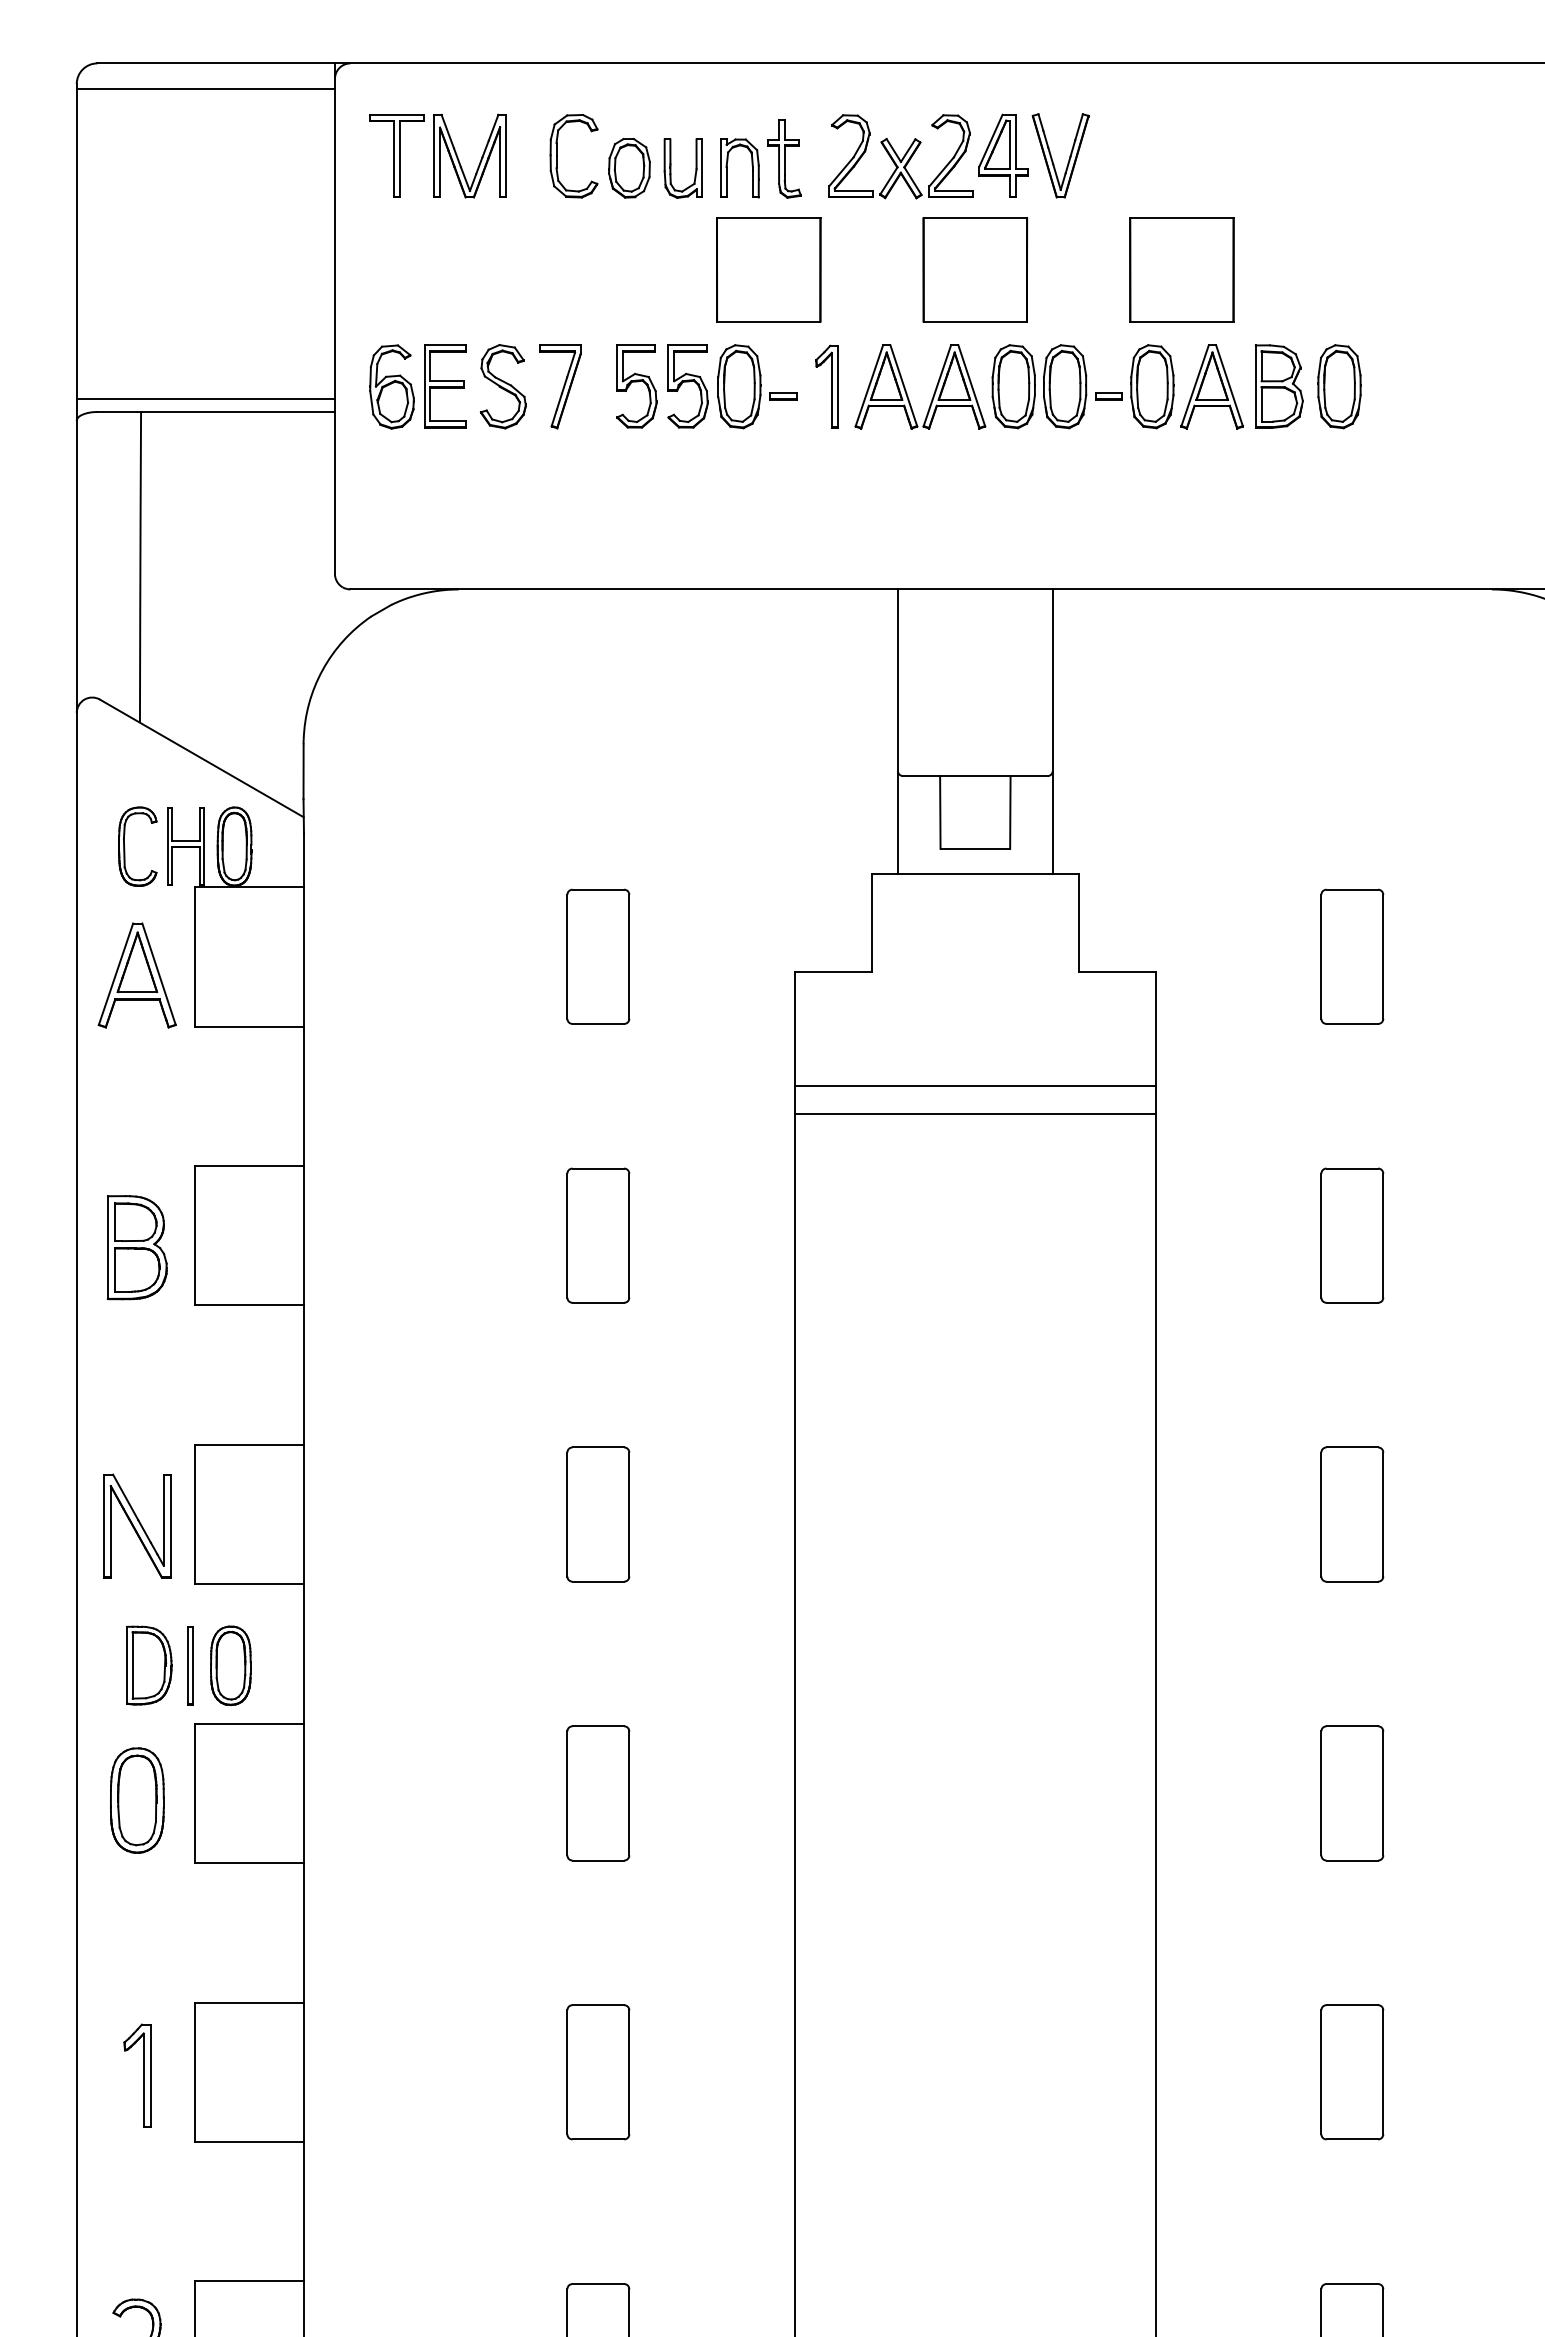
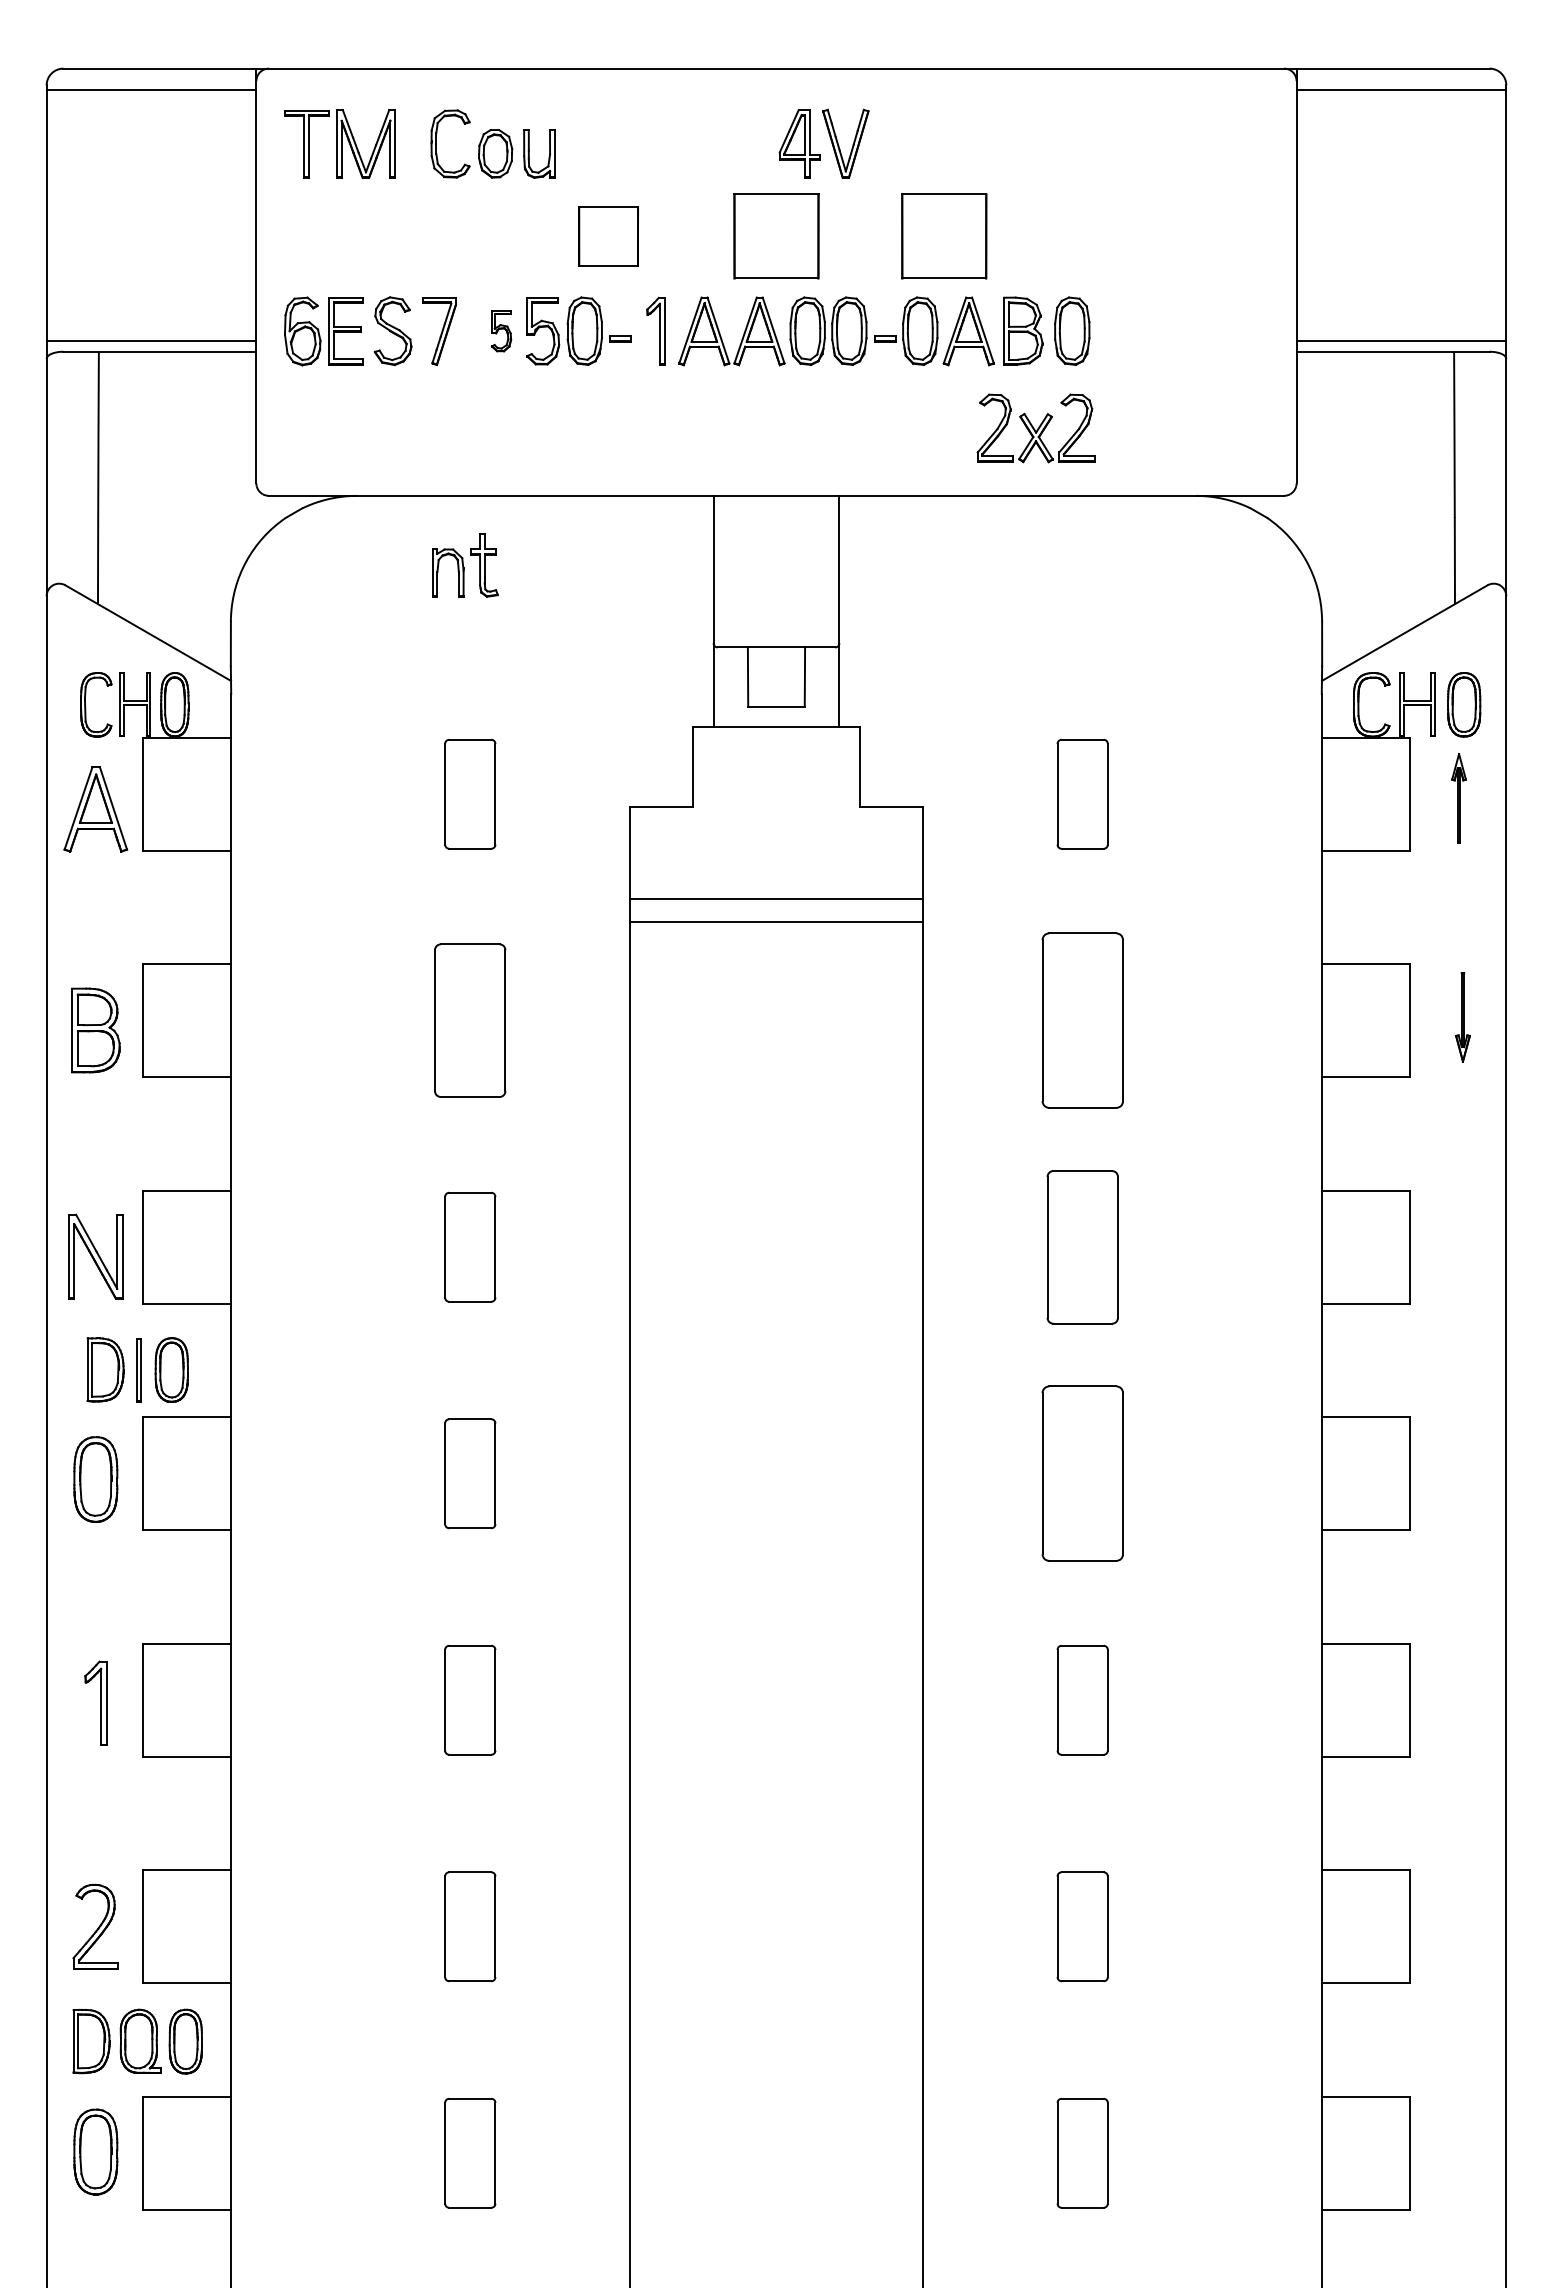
part: (900, 156) -> (1035, 428), moved
part: (761, 159) -> (465, 565), moved
part: (768, 270) -> (608, 236), size x0.7
part: (636, 387) -> (501, 331), size x0.6
part: (598, 1235) -> (470, 1020), size x1.4
part: (1352, 1235) -> (1082, 1020), size x1.6
part: (1352, 1513) -> (1082, 1246), size x1.4
part: (1352, 1793) -> (1082, 1473), size x1.6

